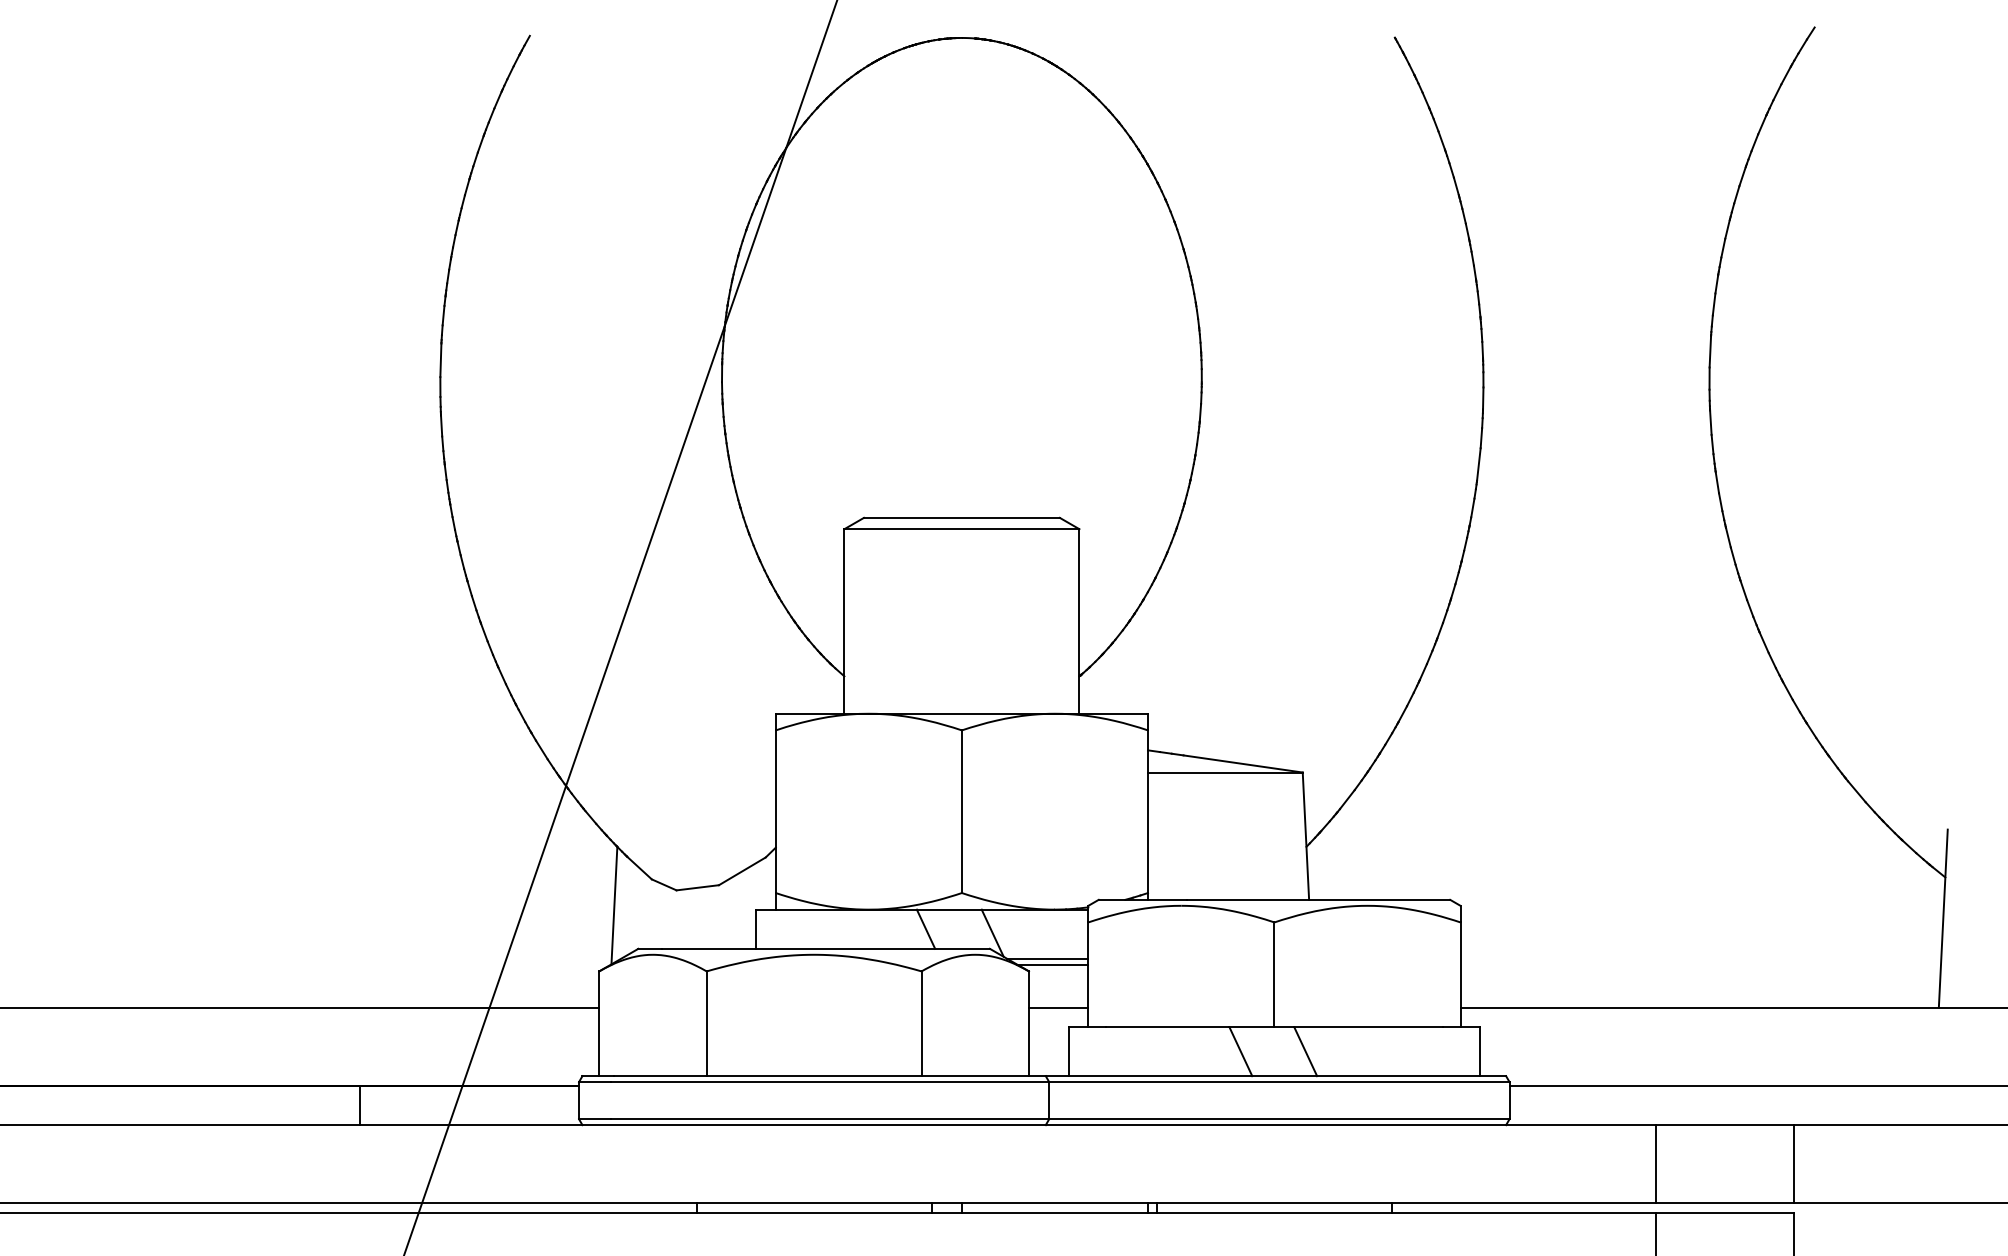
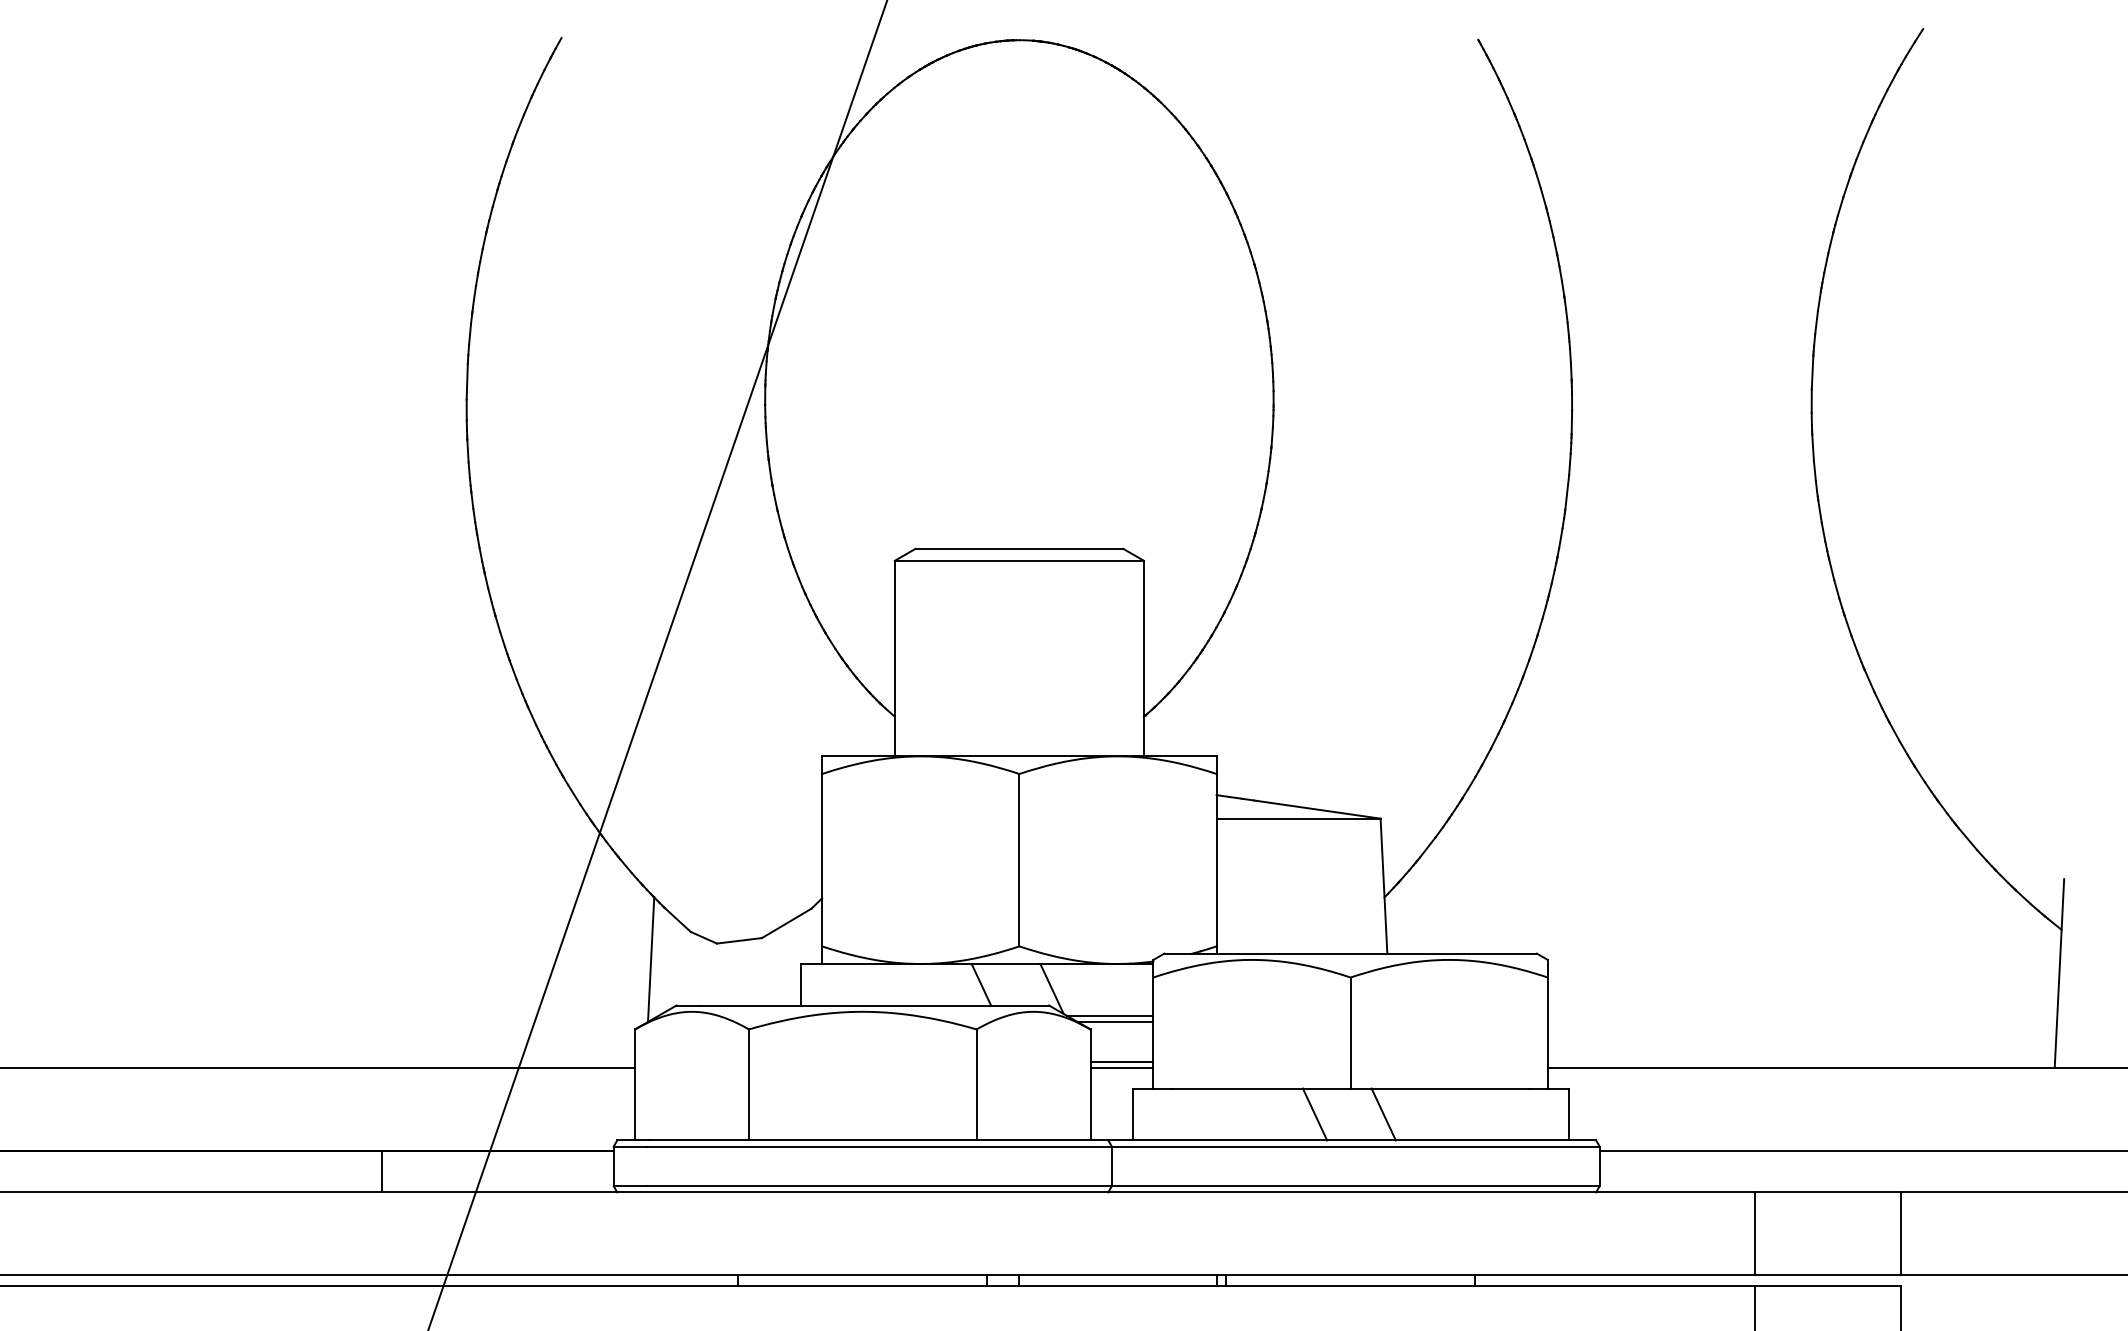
line: (1058, 1001) -> (1121, 1061), added

